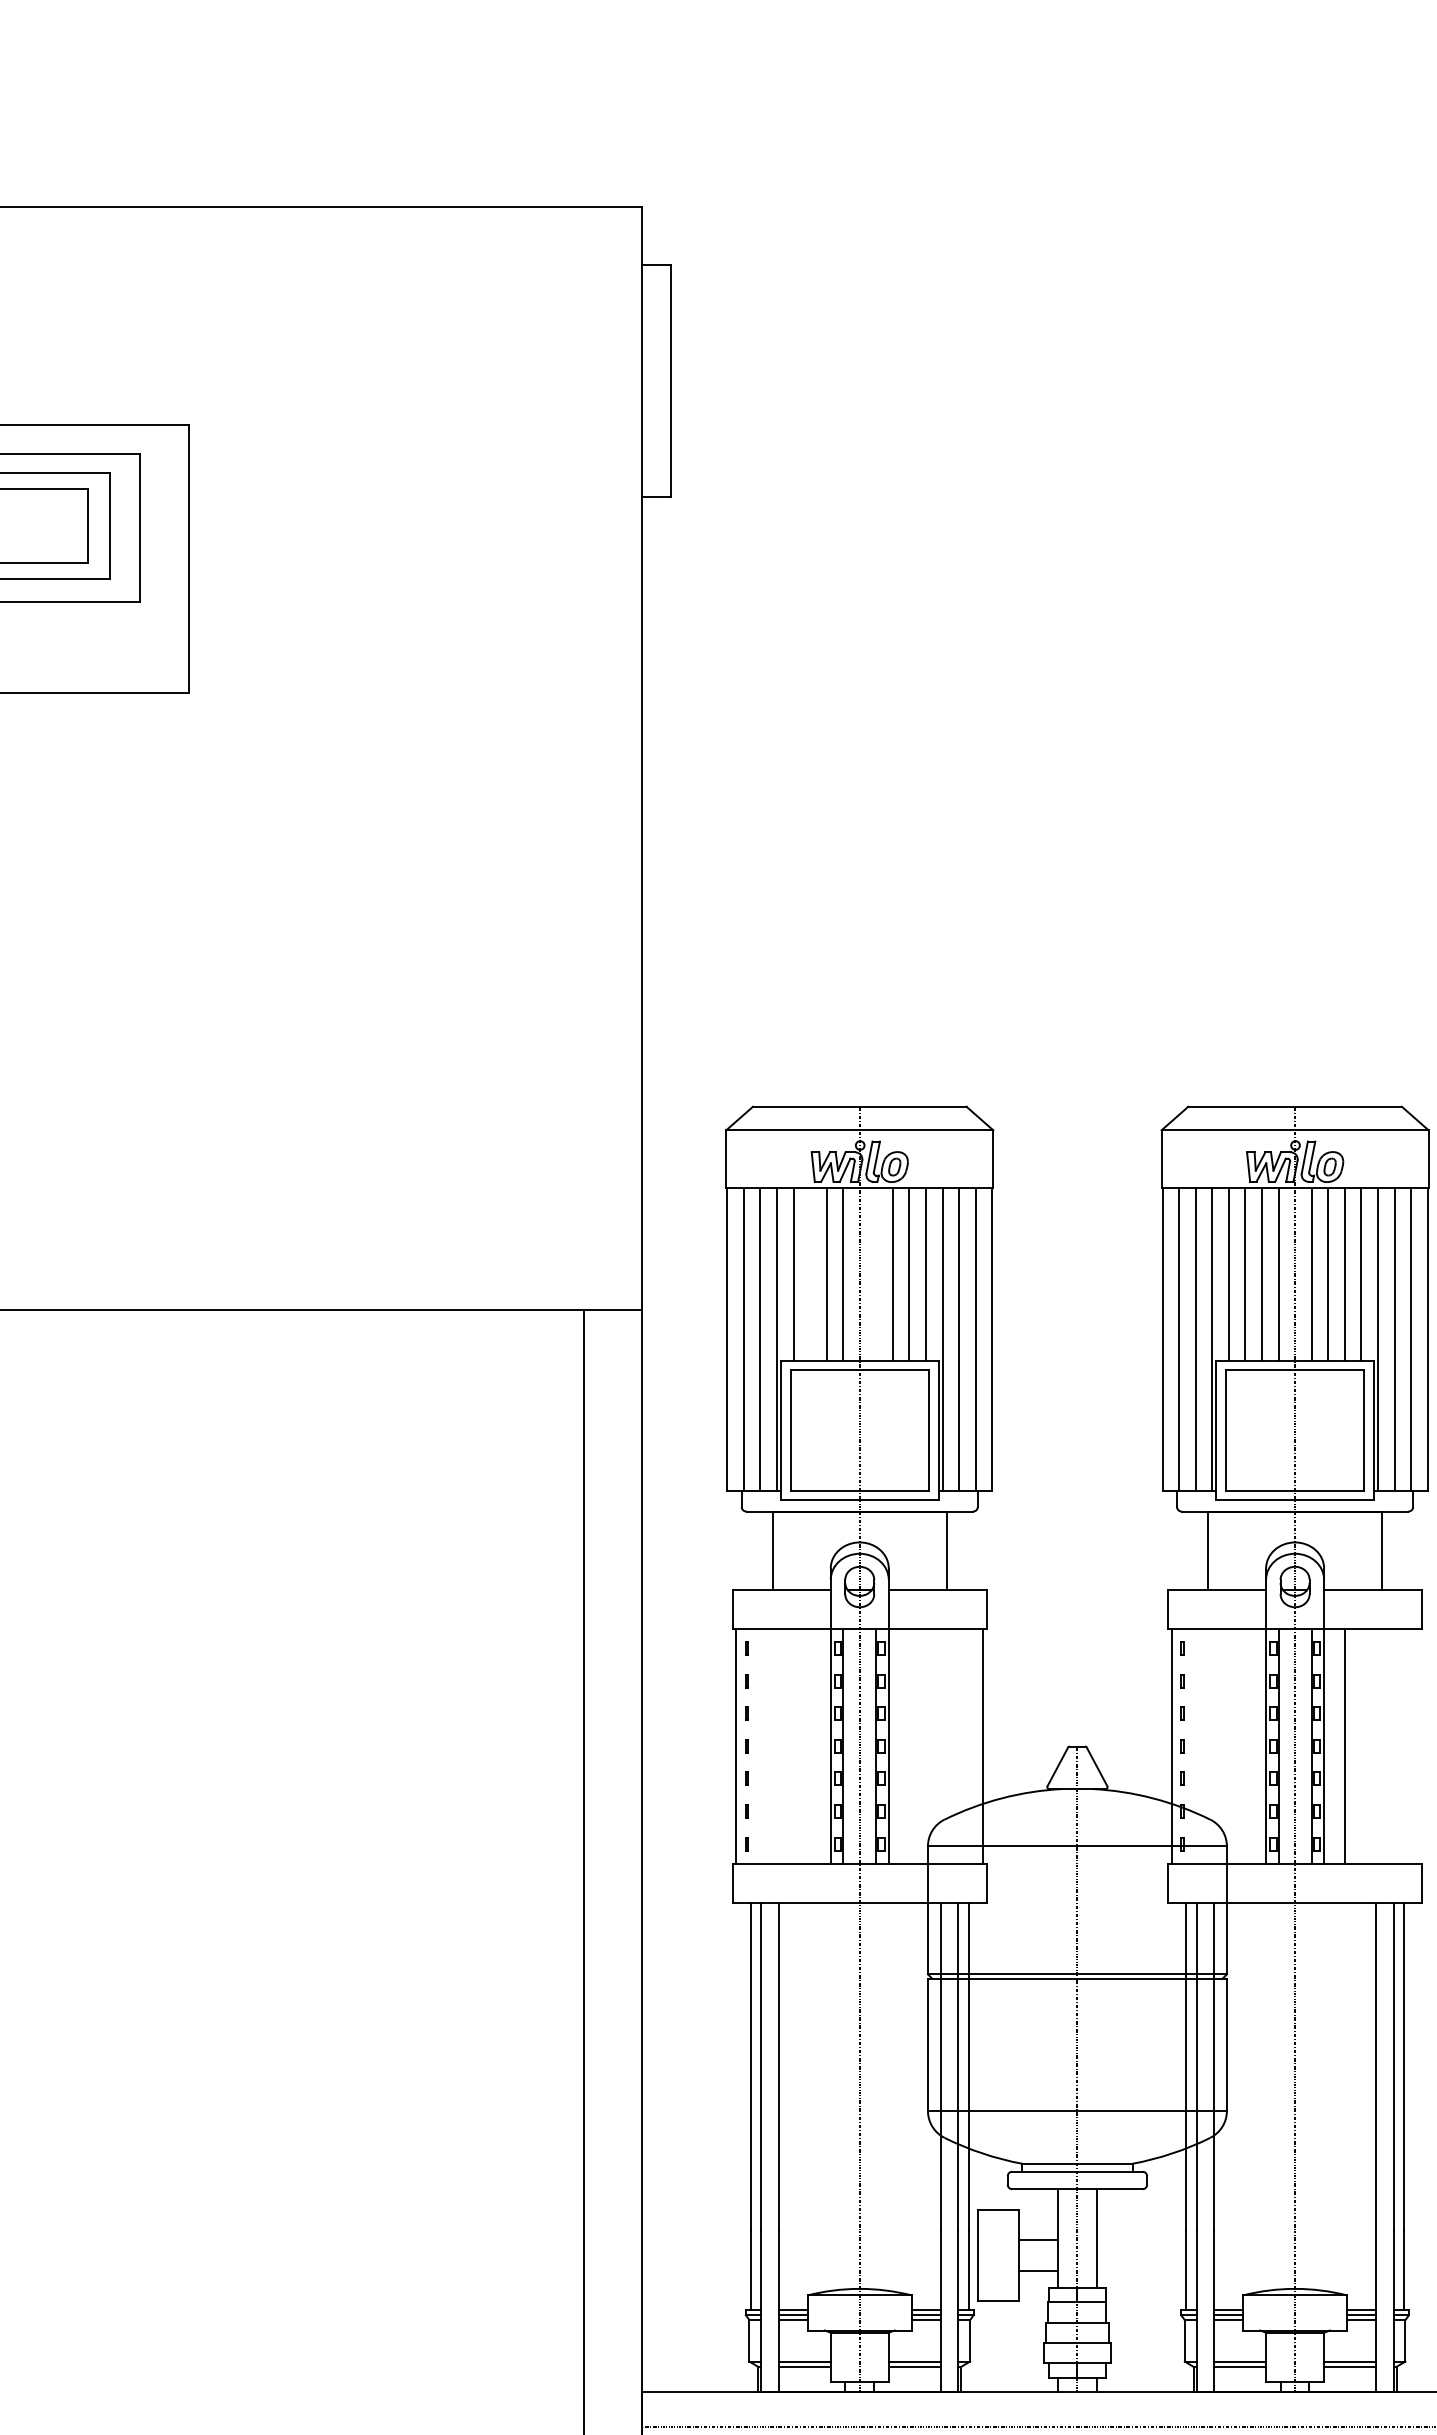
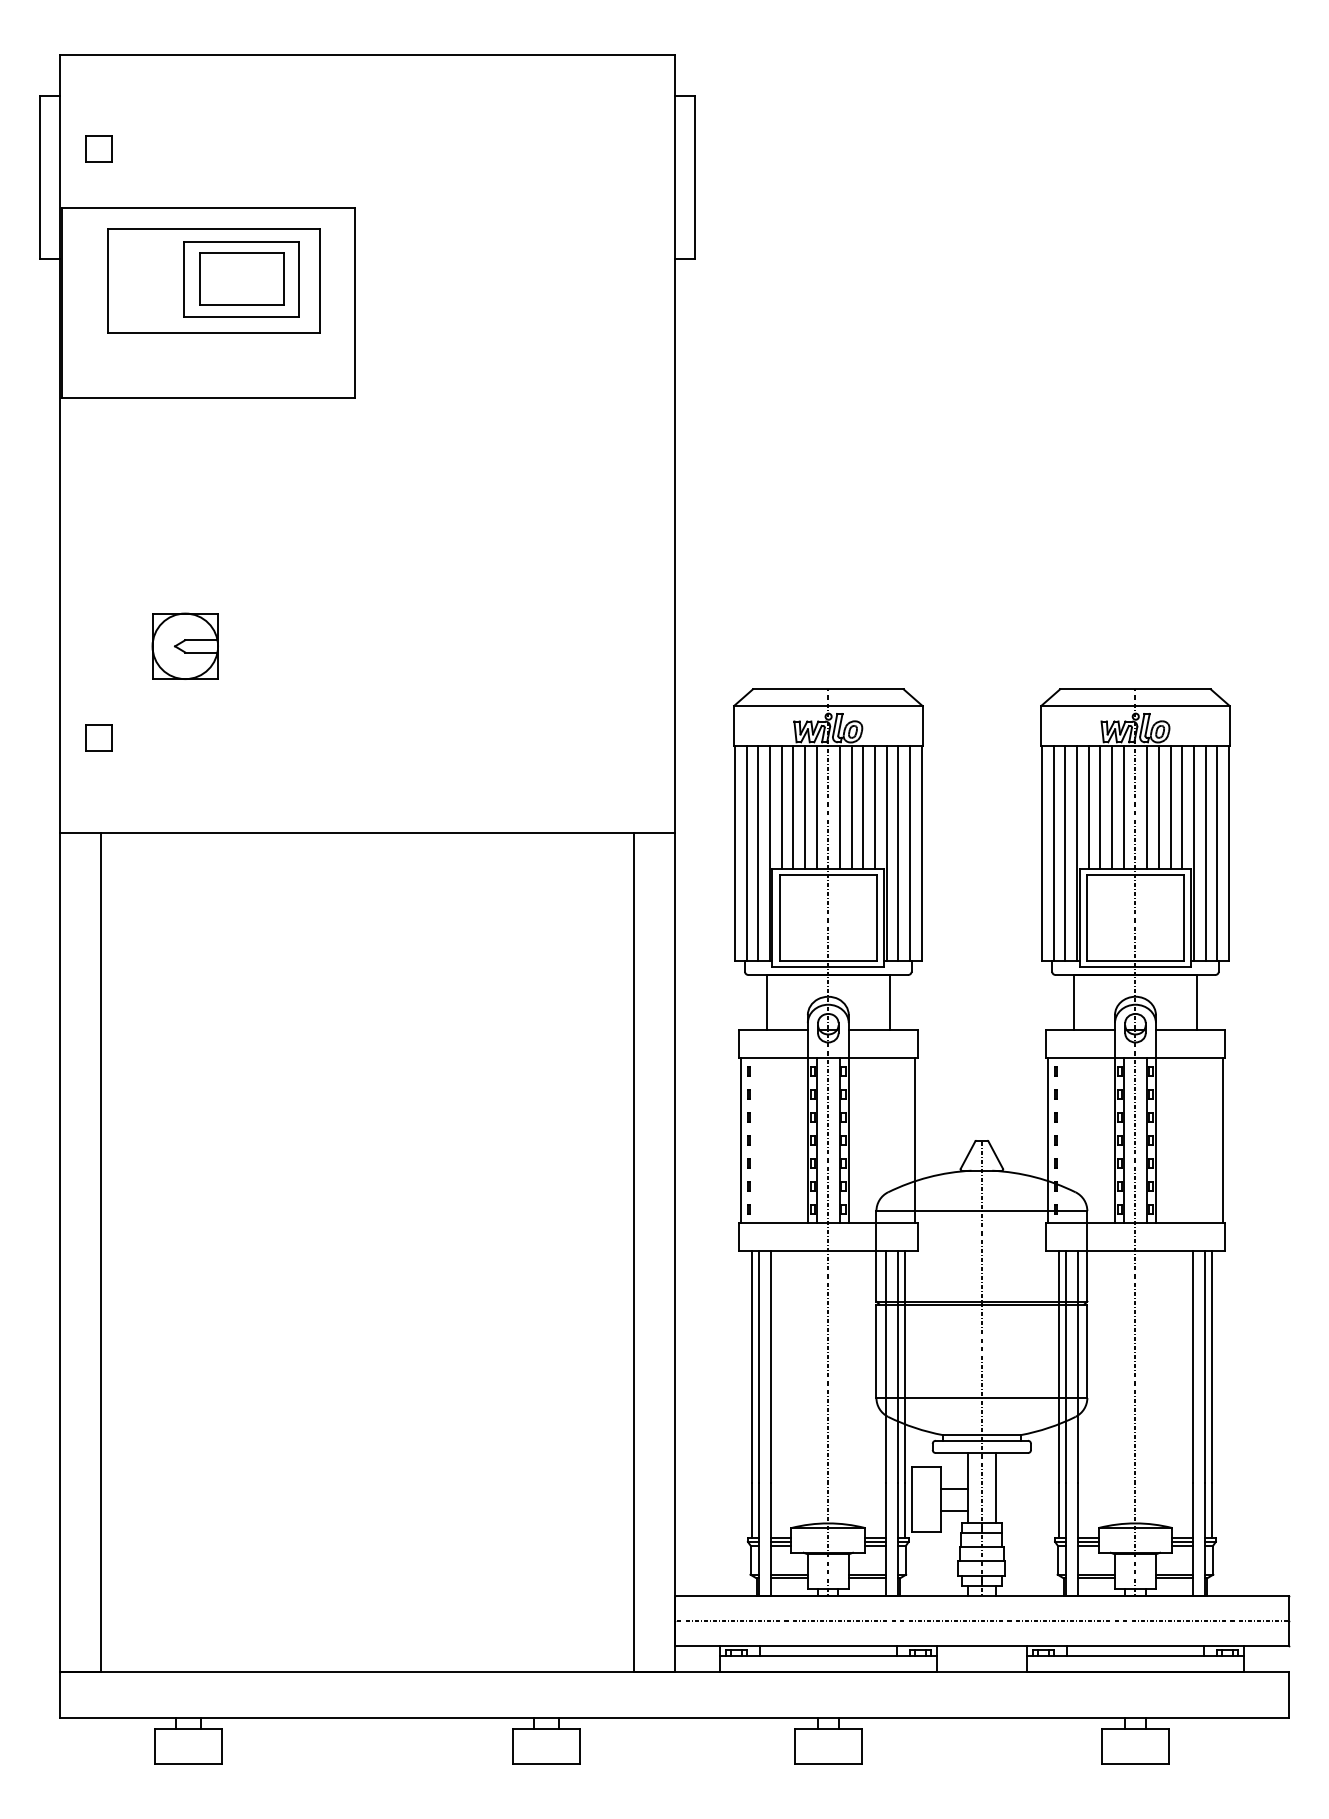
line: (810, 1274) -> (793, 807), added
line: (875, 1274) -> (839, 807), added
line: (1344, 1746) -> (1222, 1140), moved

